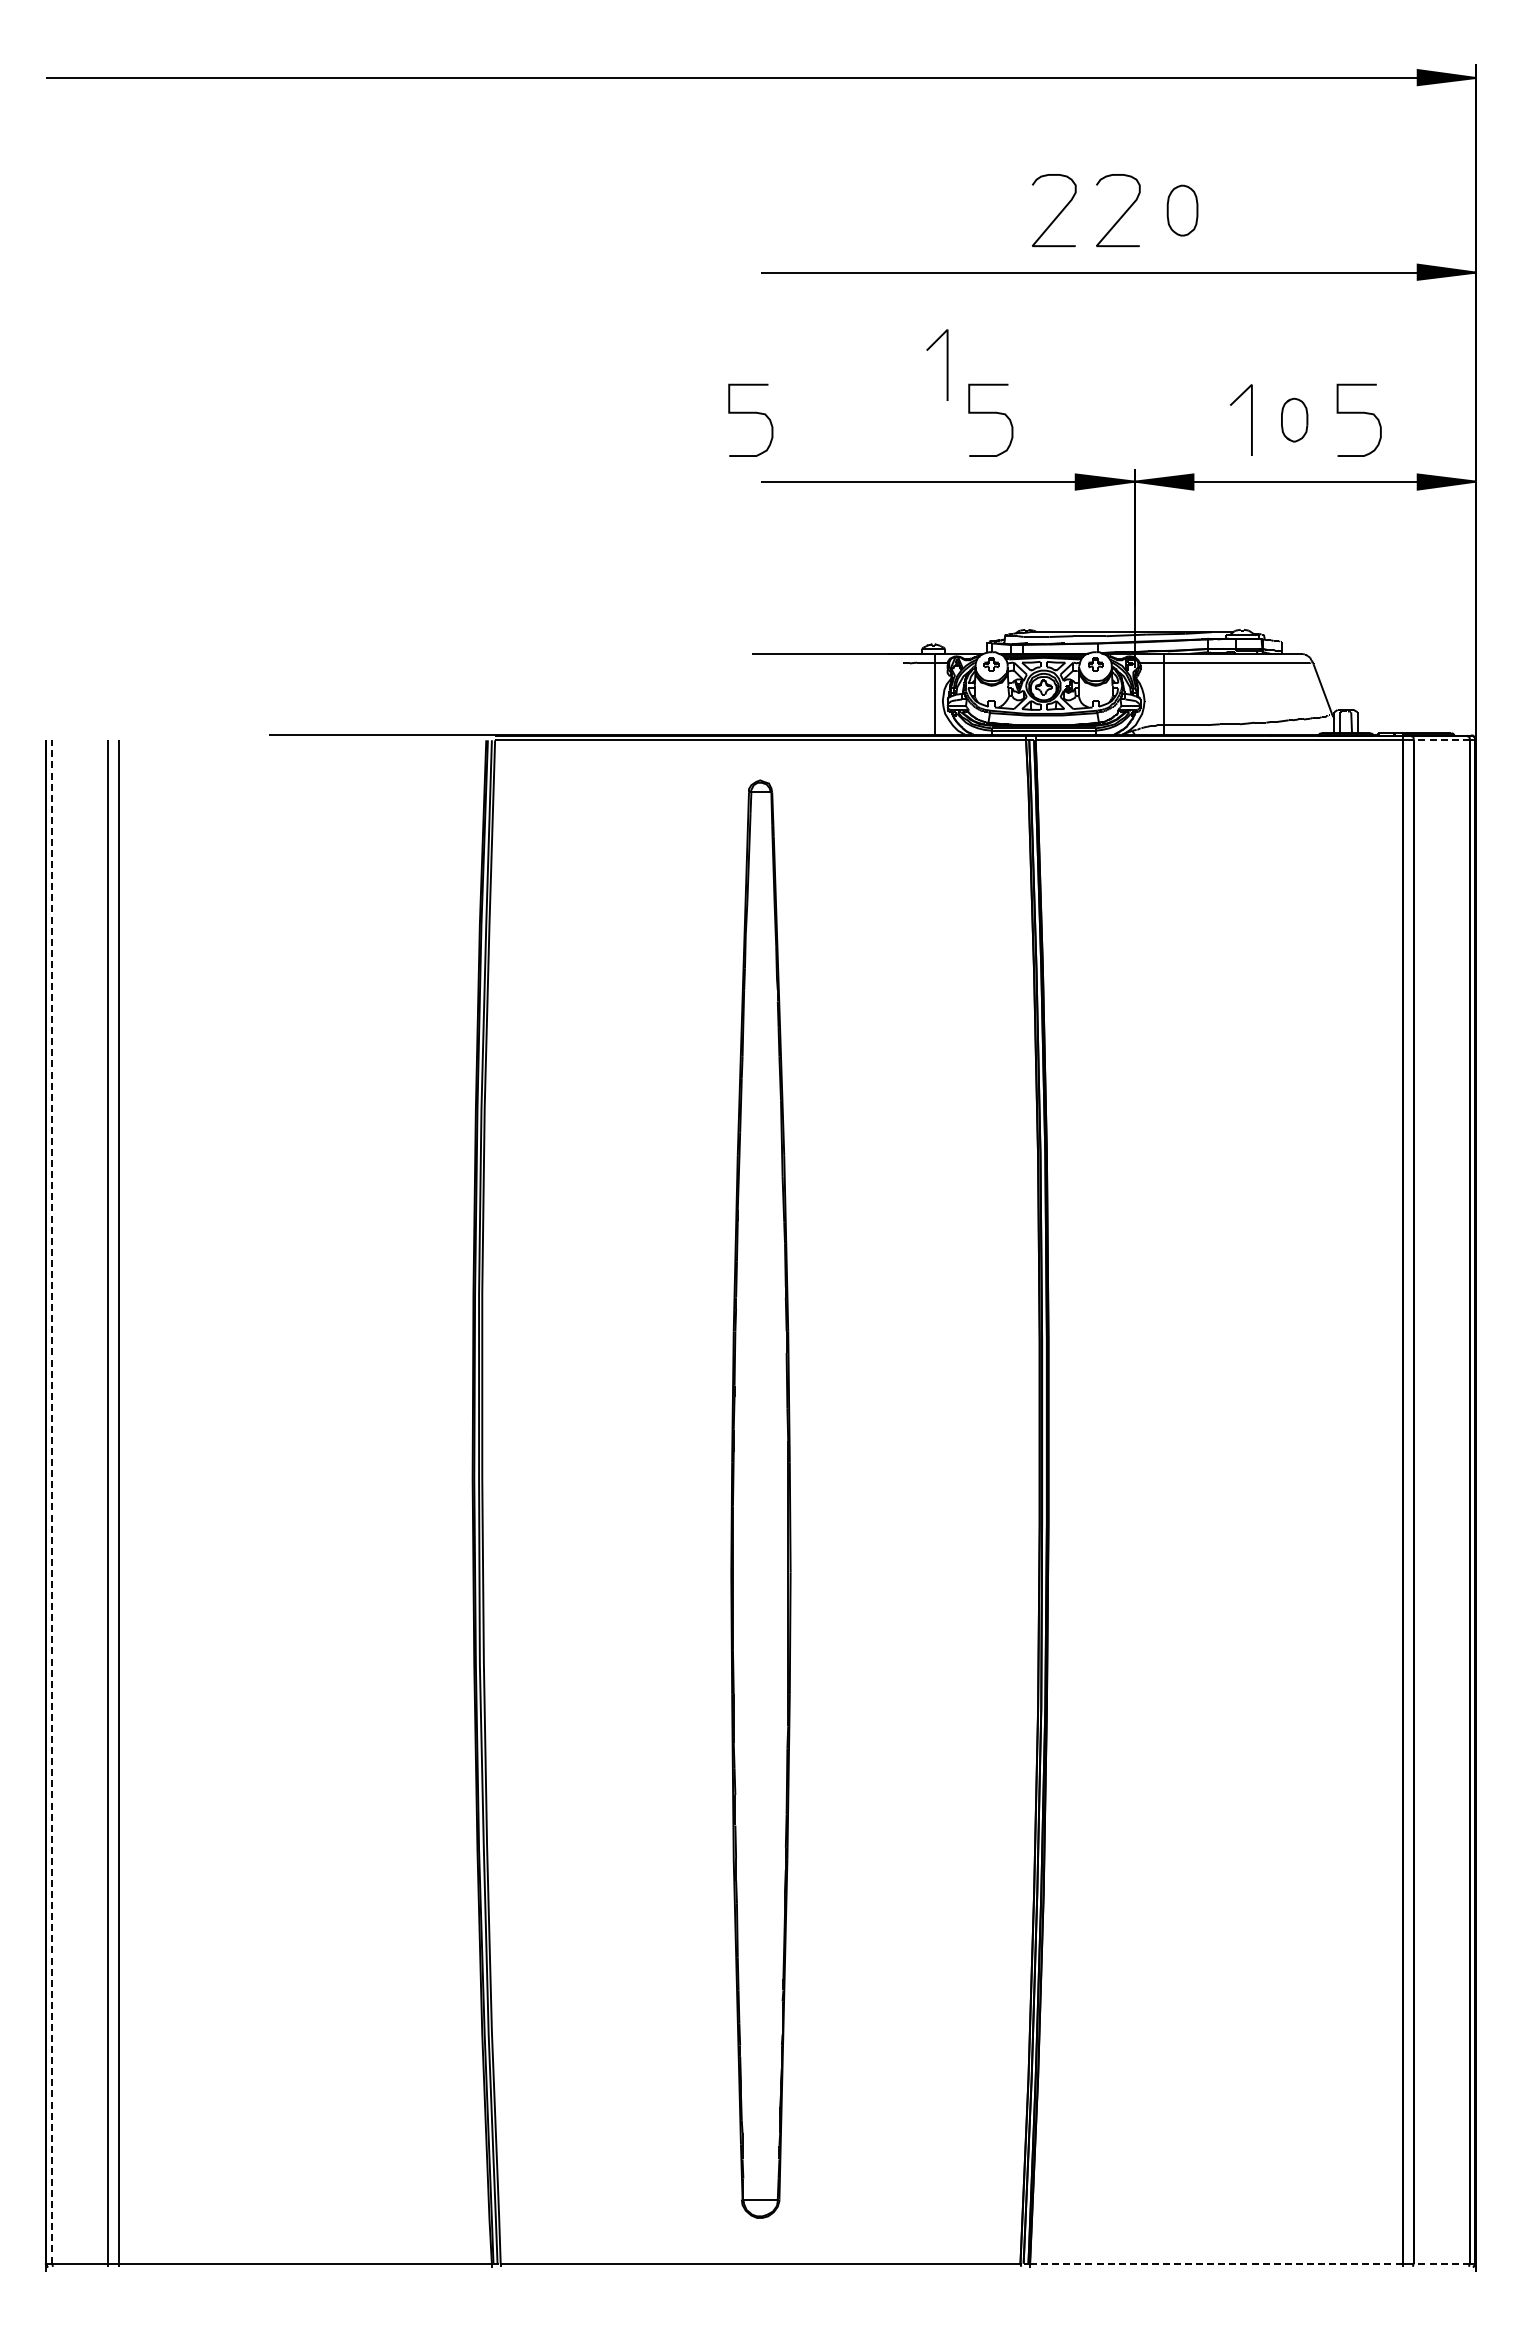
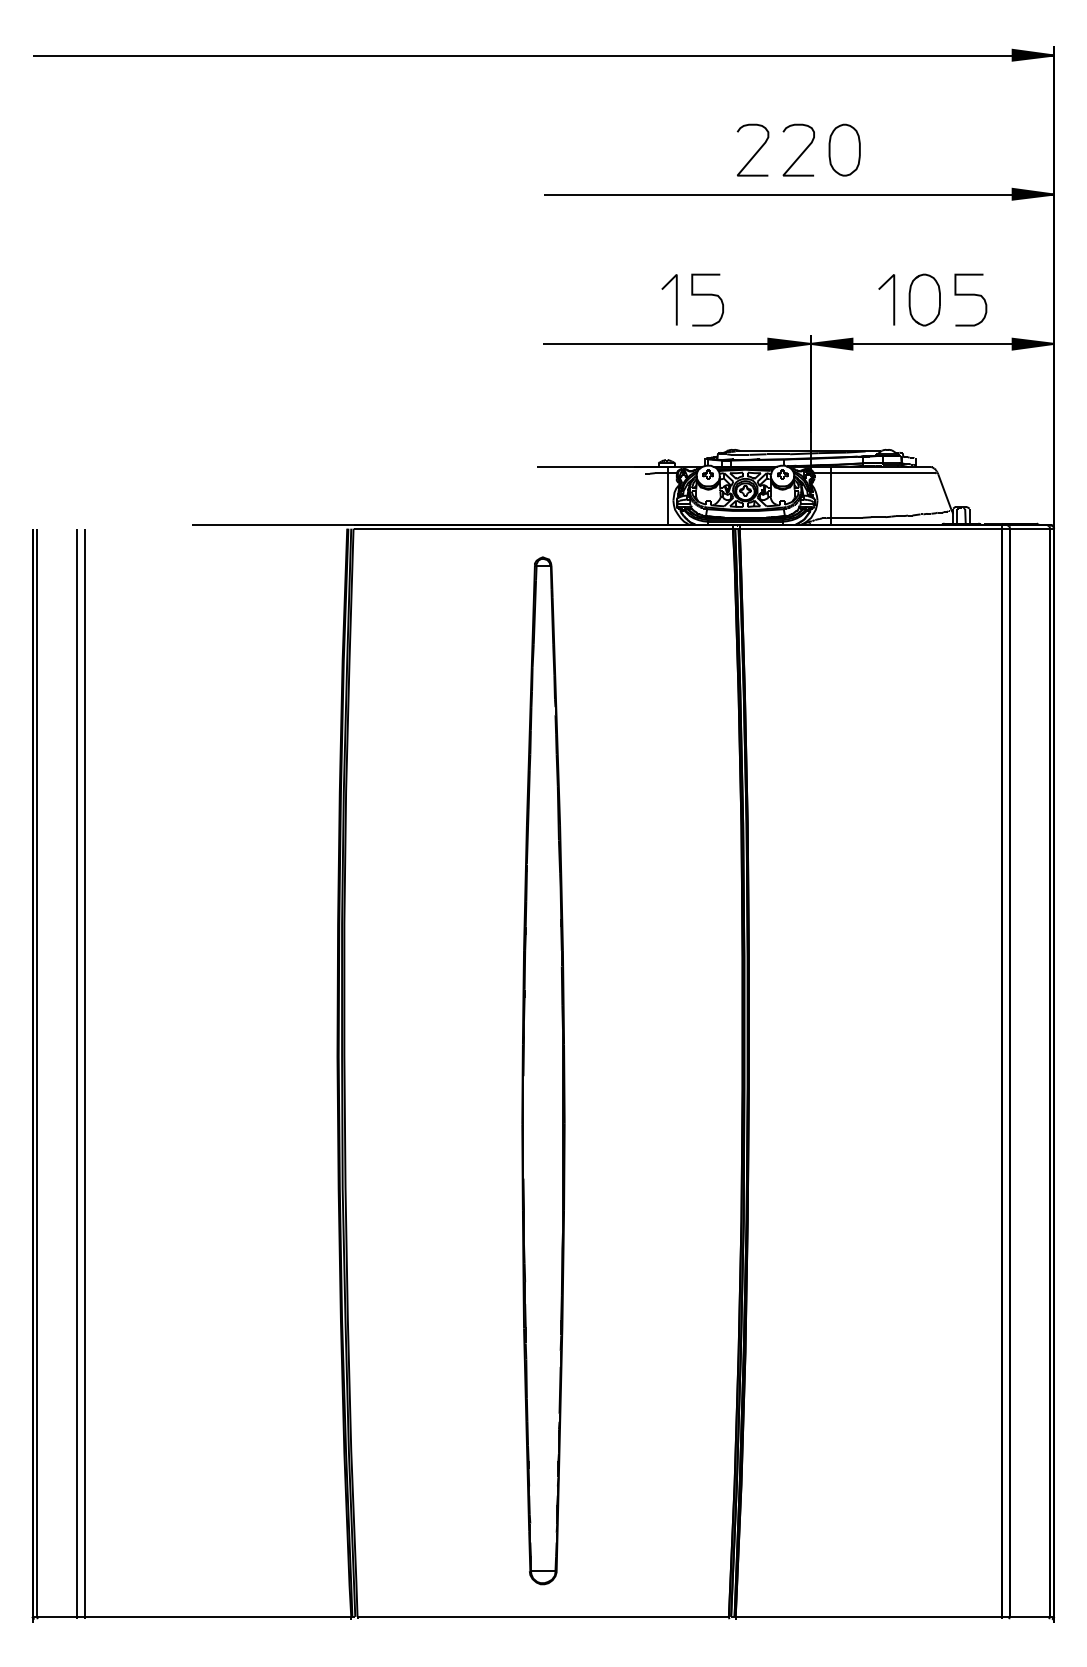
part: (1182, 210) -> (844, 150), size x1.43
line: (946, 364) -> (676, 299), moved
curve: (750, 413) -> (535, 295), removed
part: (1294, 419) -> (924, 299), size x1.67
line: (1441, 740) -> (1029, 528), dashed -> solid
line: (52, 1501) -> (37, 1072), dashed -> solid
line: (1216, 2263) -> (868, 1616), dashed -> solid
line: (1441, 2263) -> (1029, 1616), dashed -> solid

